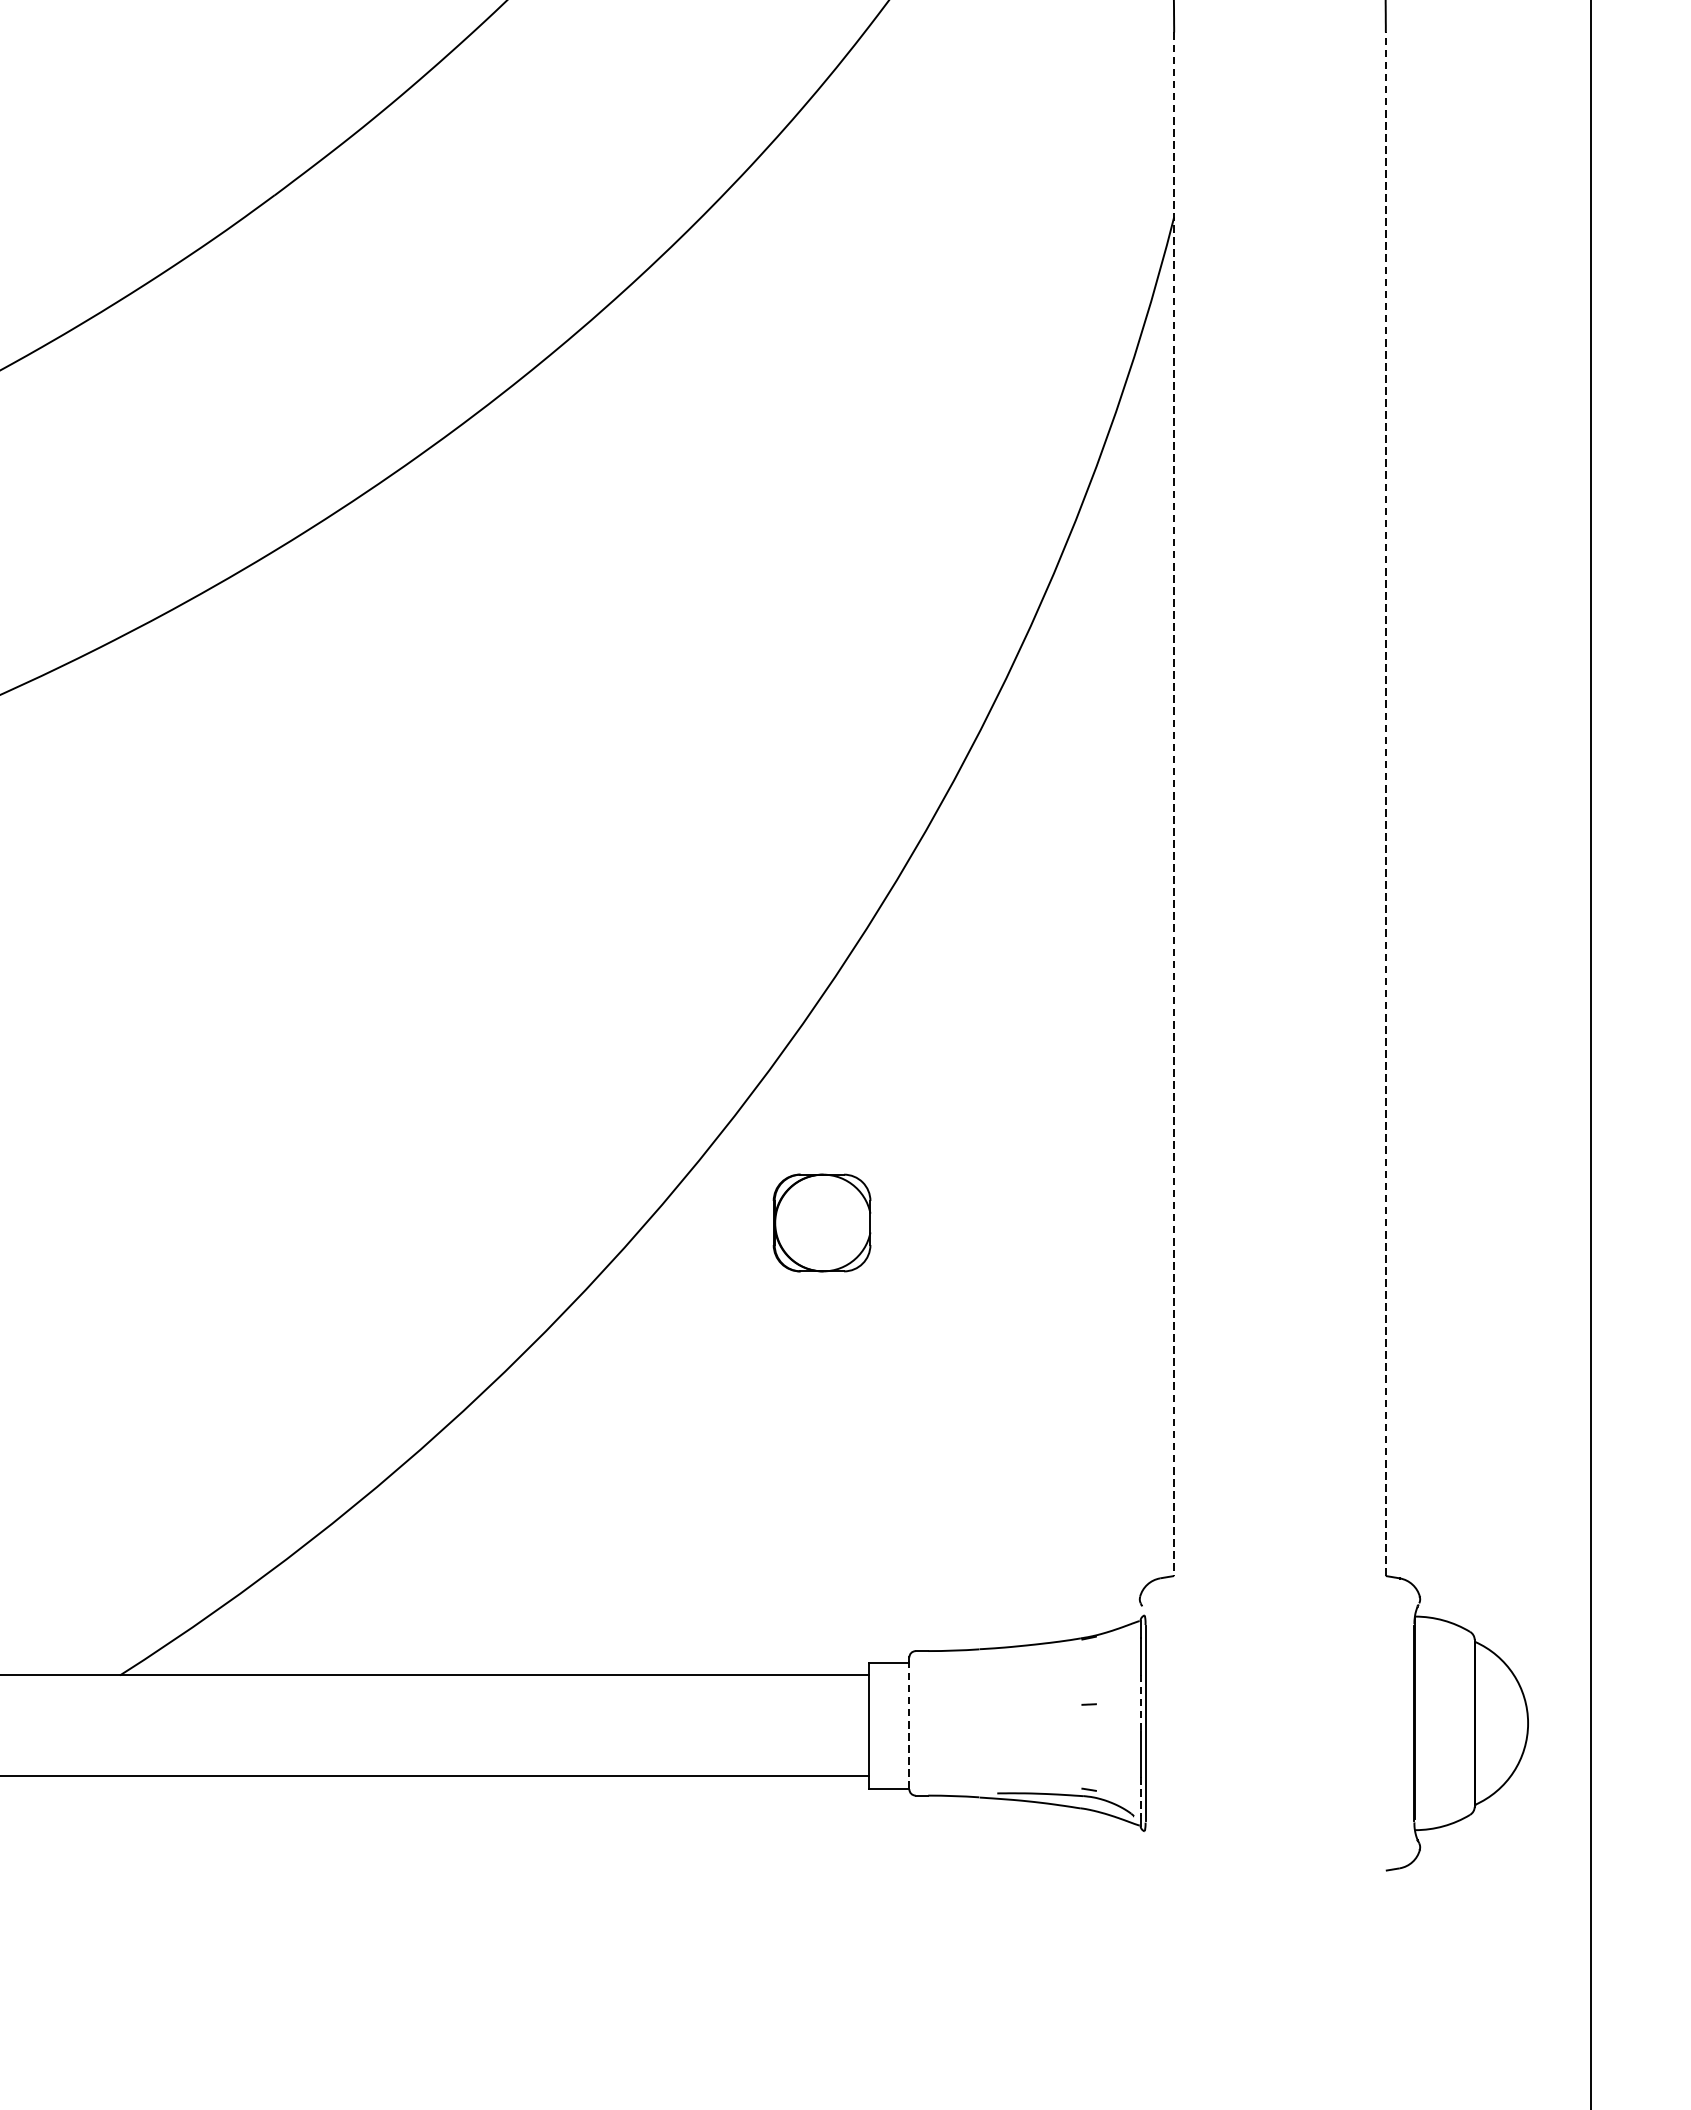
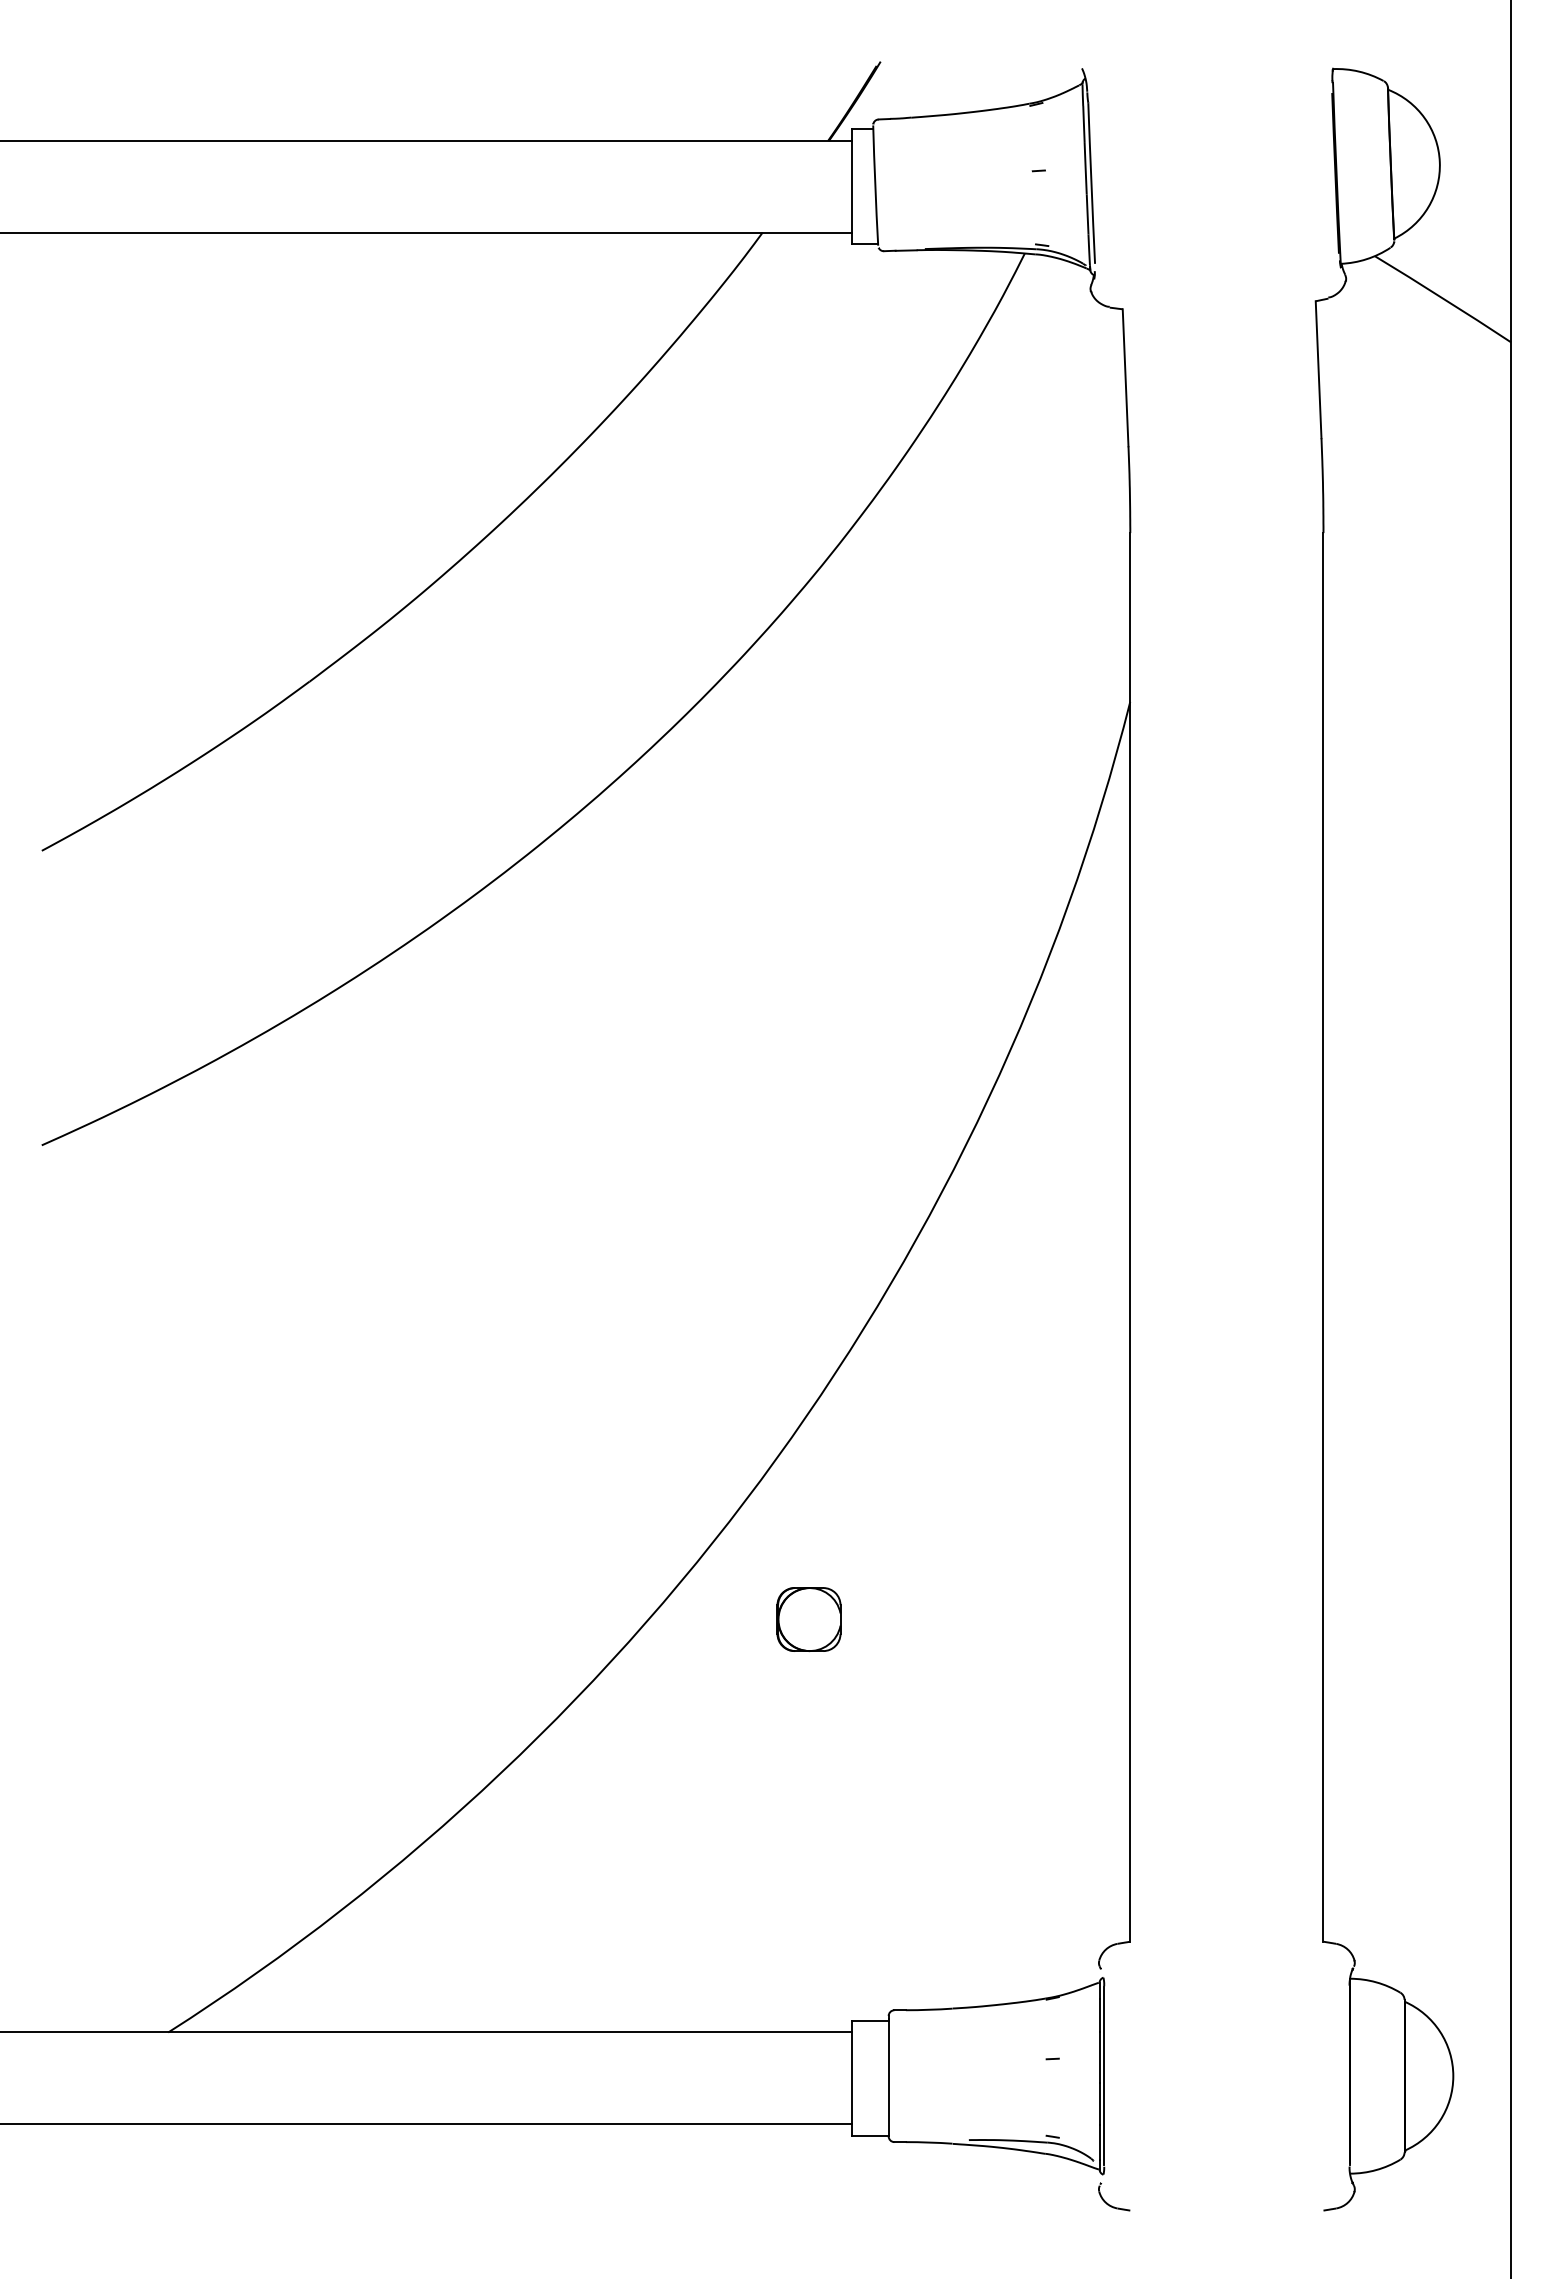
line: (1385, 803) -> (1323, 1236), dashed -> solid
line: (1174, 804) -> (1130, 1237), dashed -> solid
part: (821, 1222) -> (808, 1619), size x0.71
line: (1140, 1702) -> (1099, 2057), dashed -> solid
line: (909, 1724) -> (888, 2077), dashed -> solid
line: (1140, 1796) -> (1099, 2142), dashed -> solid
part: (1149, 1861) -> (1107, 2202), added

